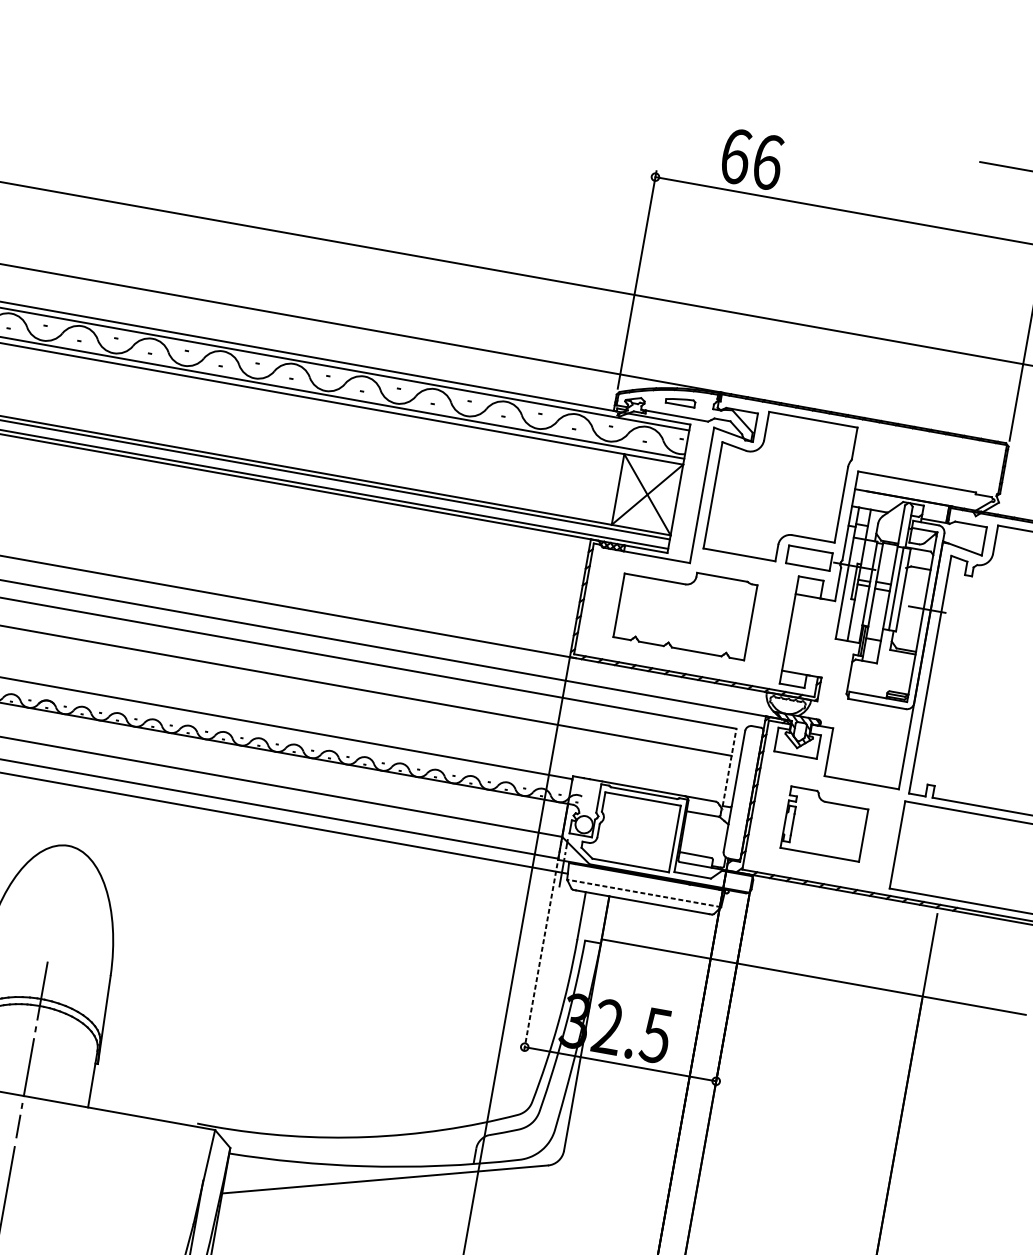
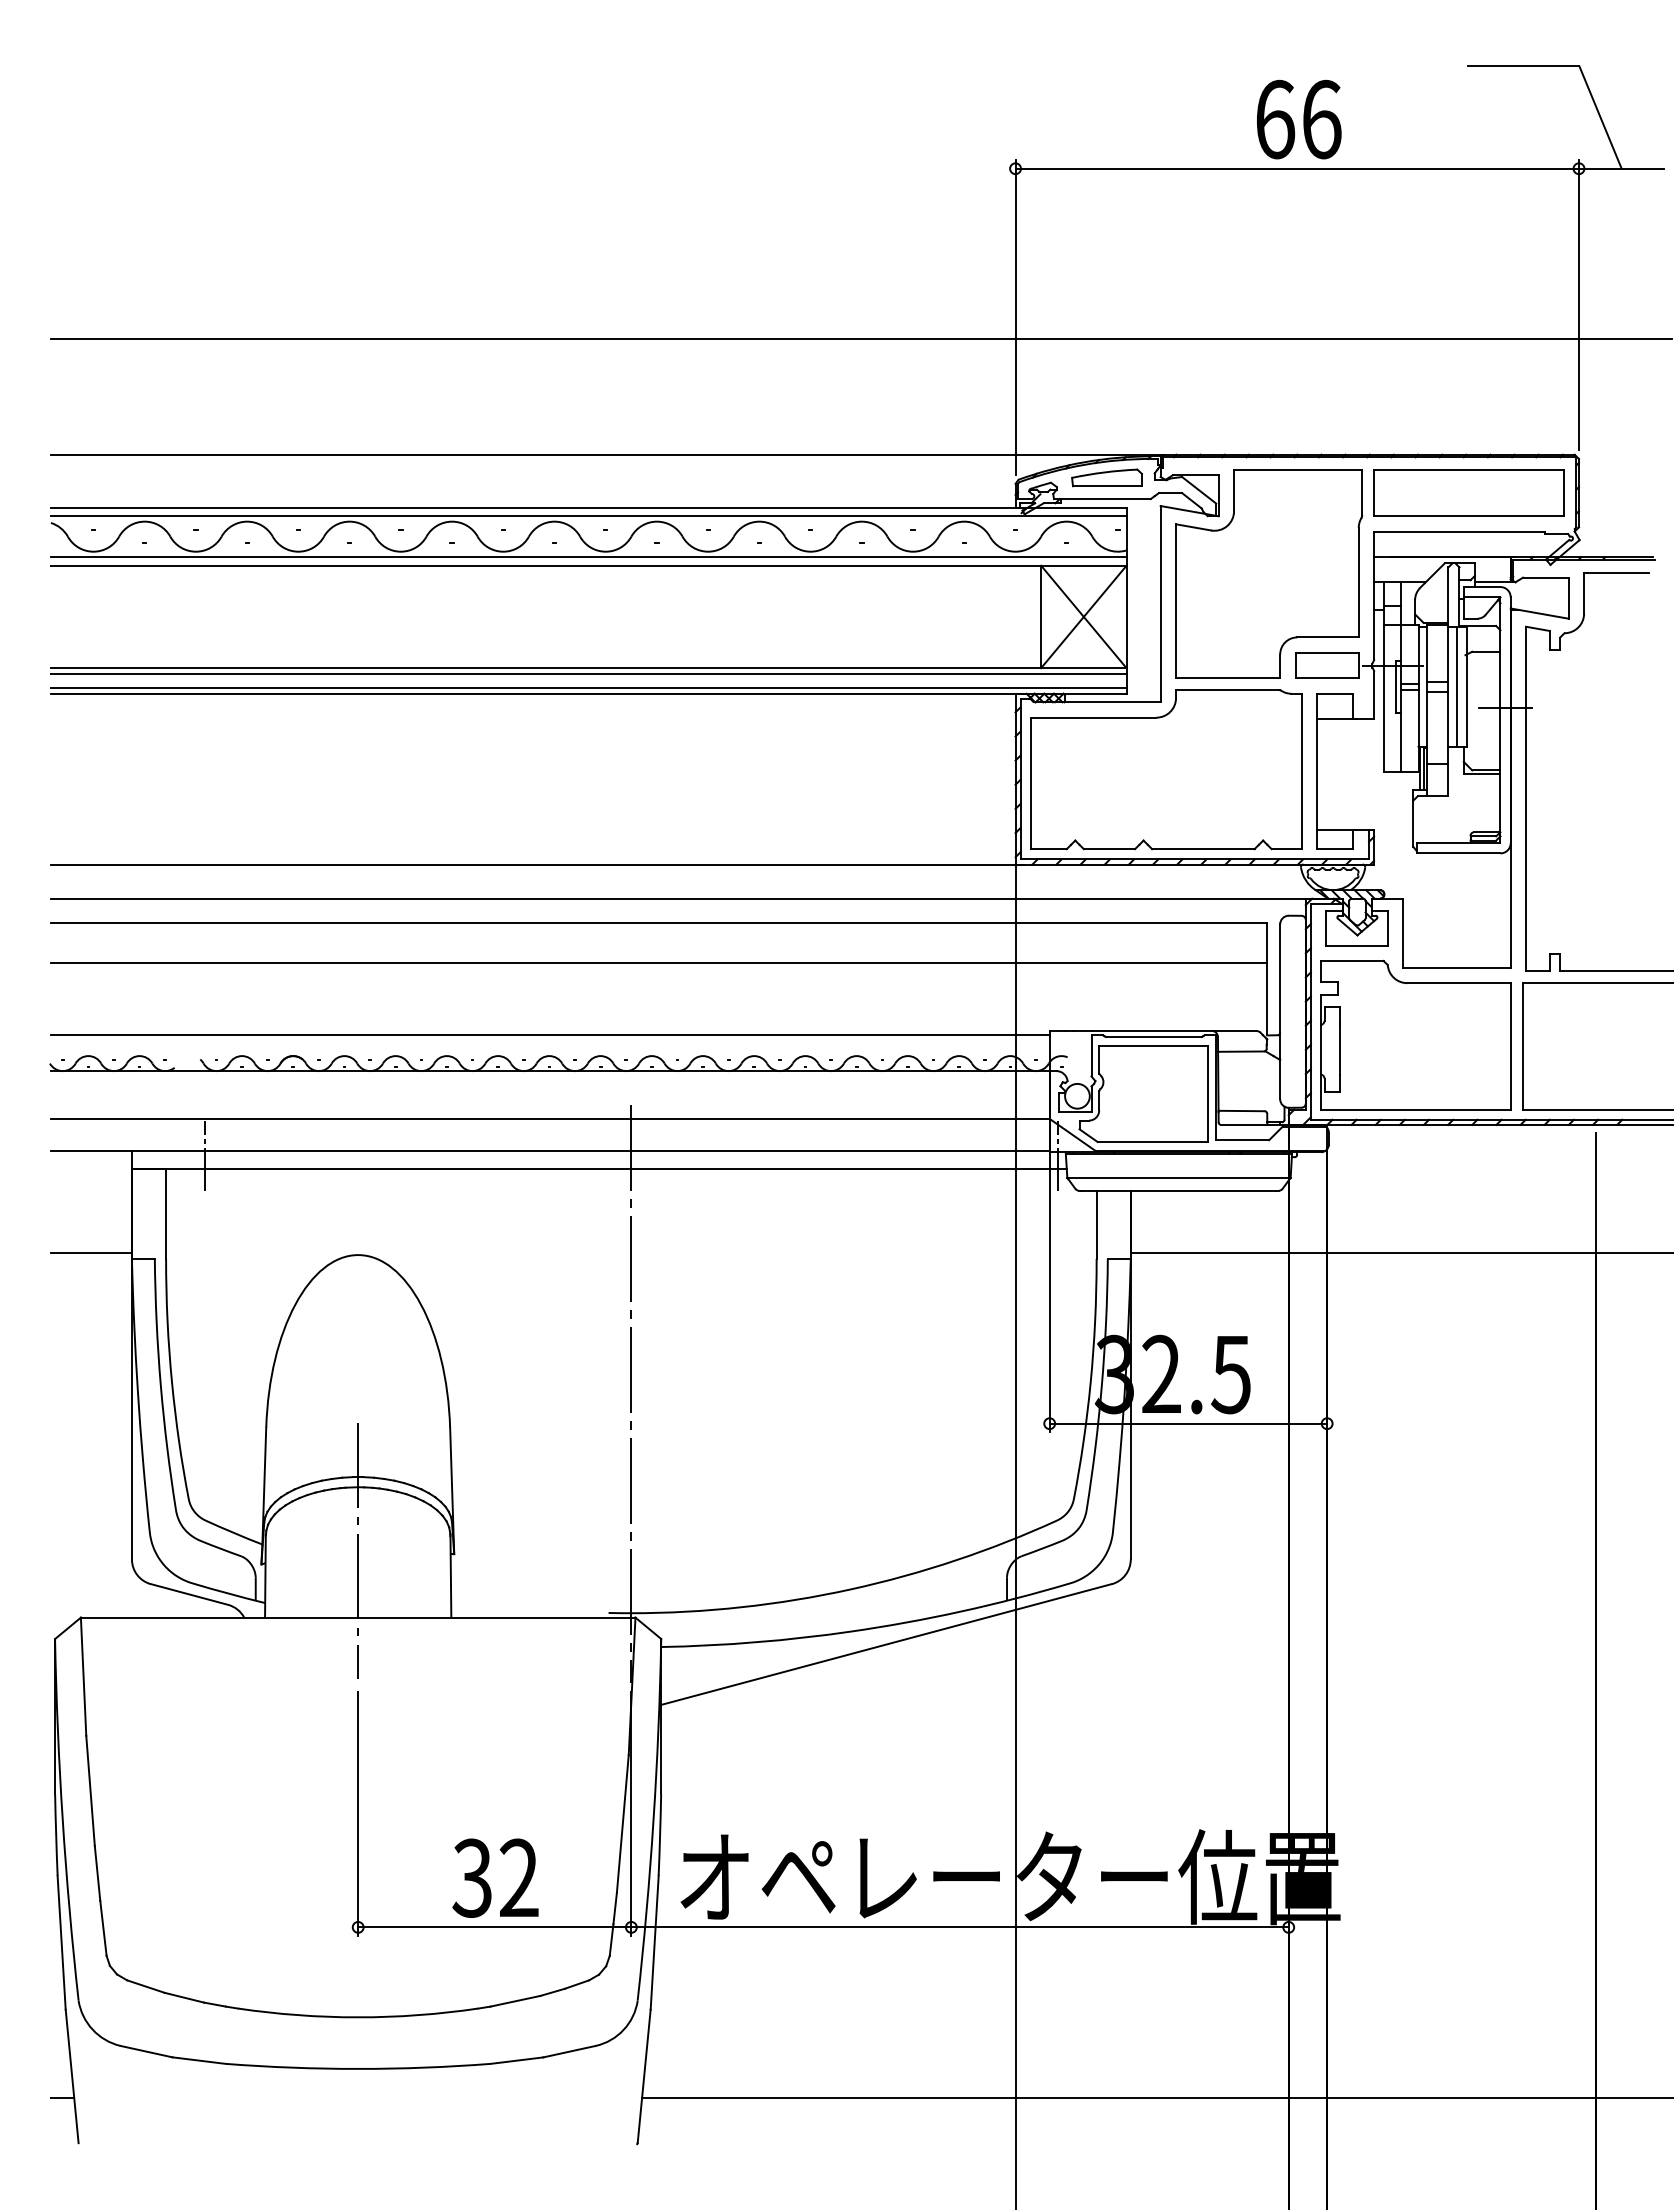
text: (752, 159) -> (1299, 119), moved
part: (680, 401) -> (1106, 477), size x1.67
part: (928, 456) -> (1468, 492), added
part: (685, 610) -> (1166, 769), size x1.43
line: (729, 766) -> (1267, 978), dashed -> solid
part: (824, 823) -> (1415, 1034), size x1.67
line: (643, 893) -> (1178, 1177), dashed -> solid
line: (542, 946) -> (1049, 1278), dashed -> solid
line: (239, 975) -> (631, 1394), added

